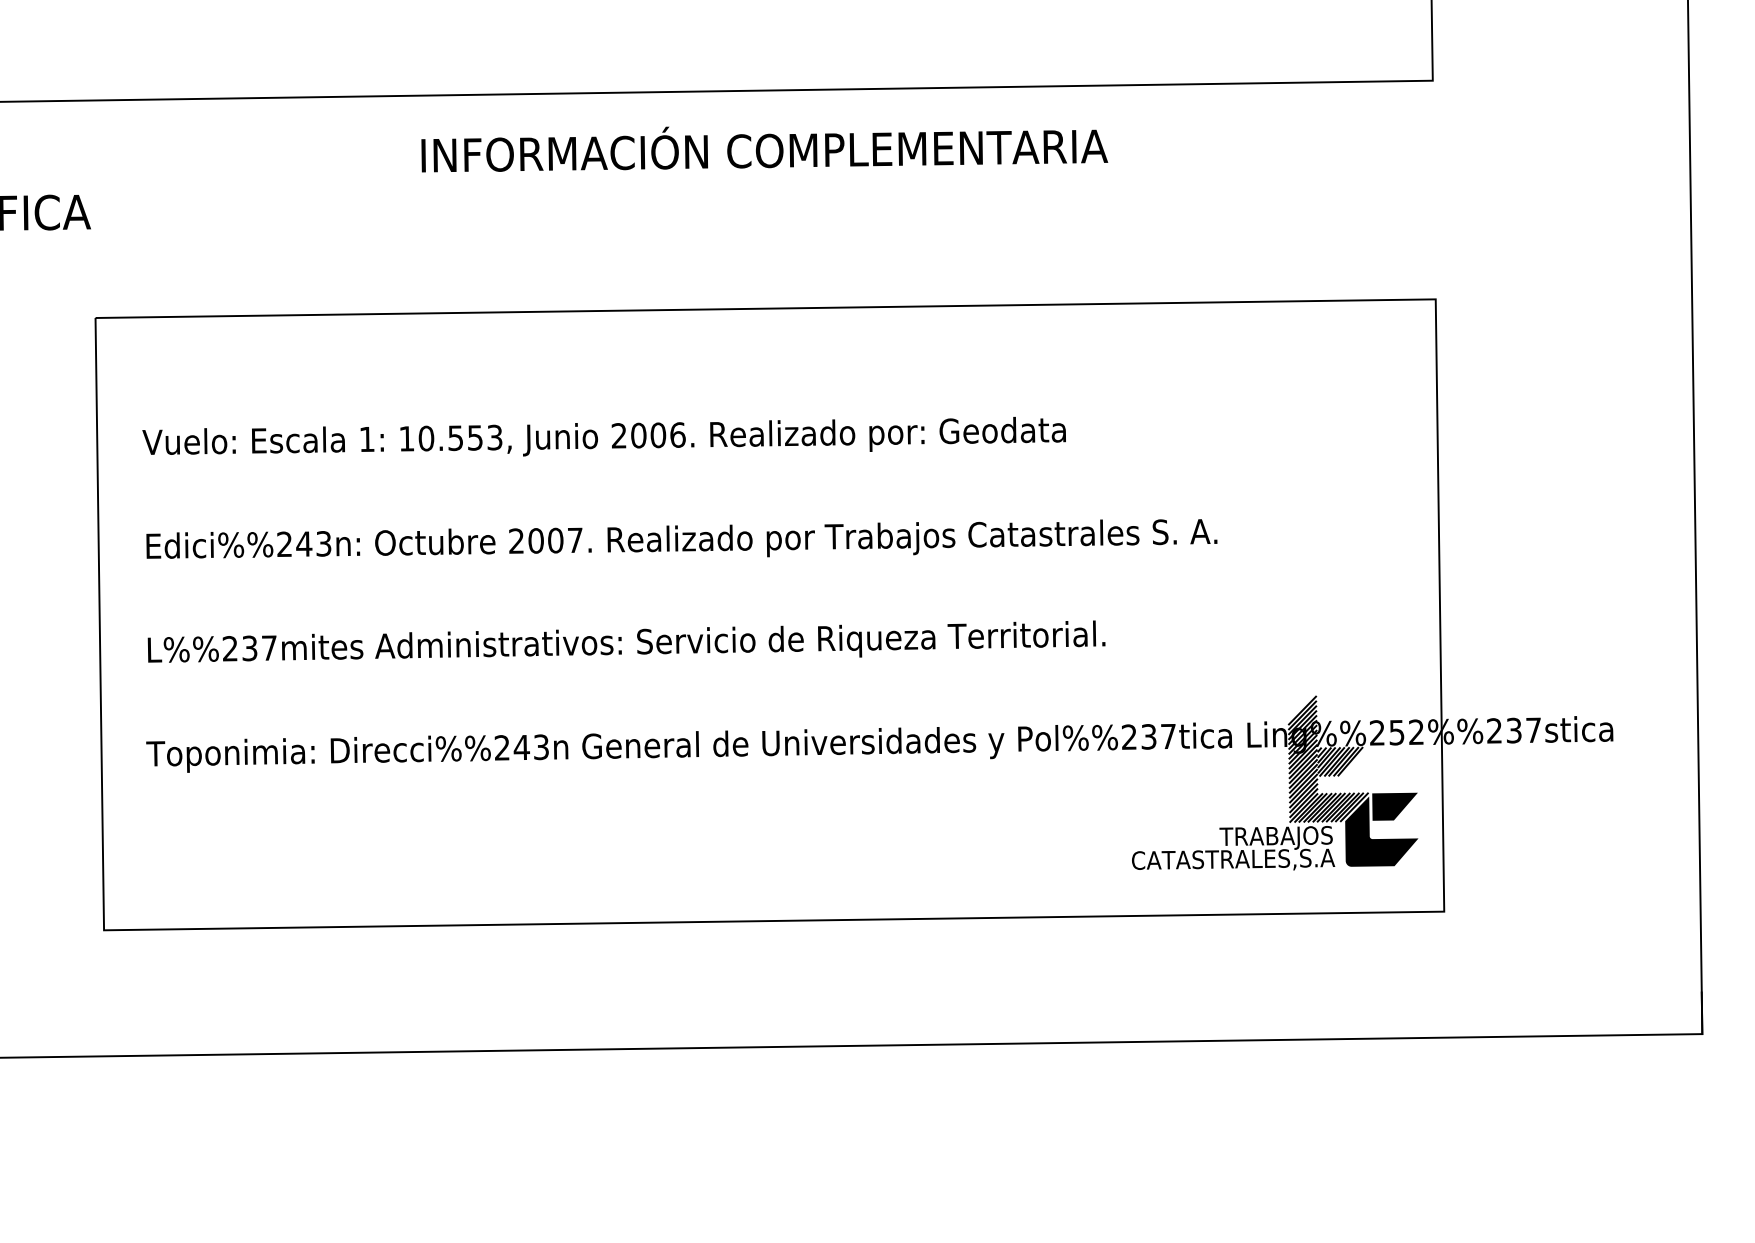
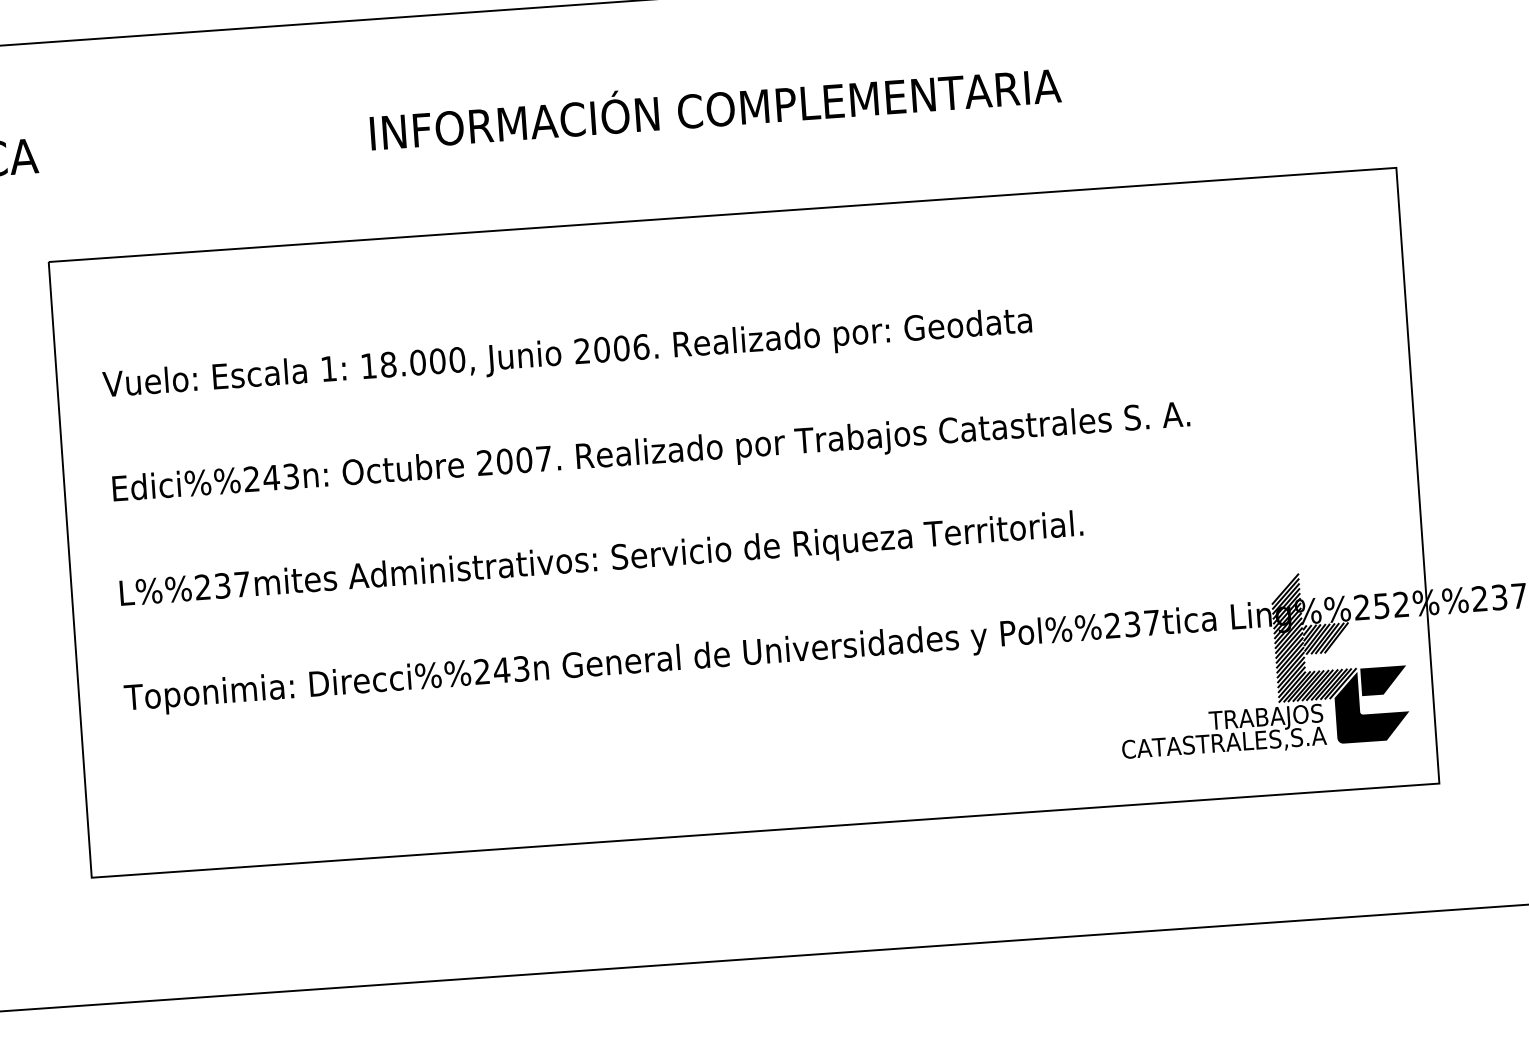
text: (764, 149) -> (715, 108), moved
text: (460, 437) -> (422, 361), 10.553, -> 18.000,

